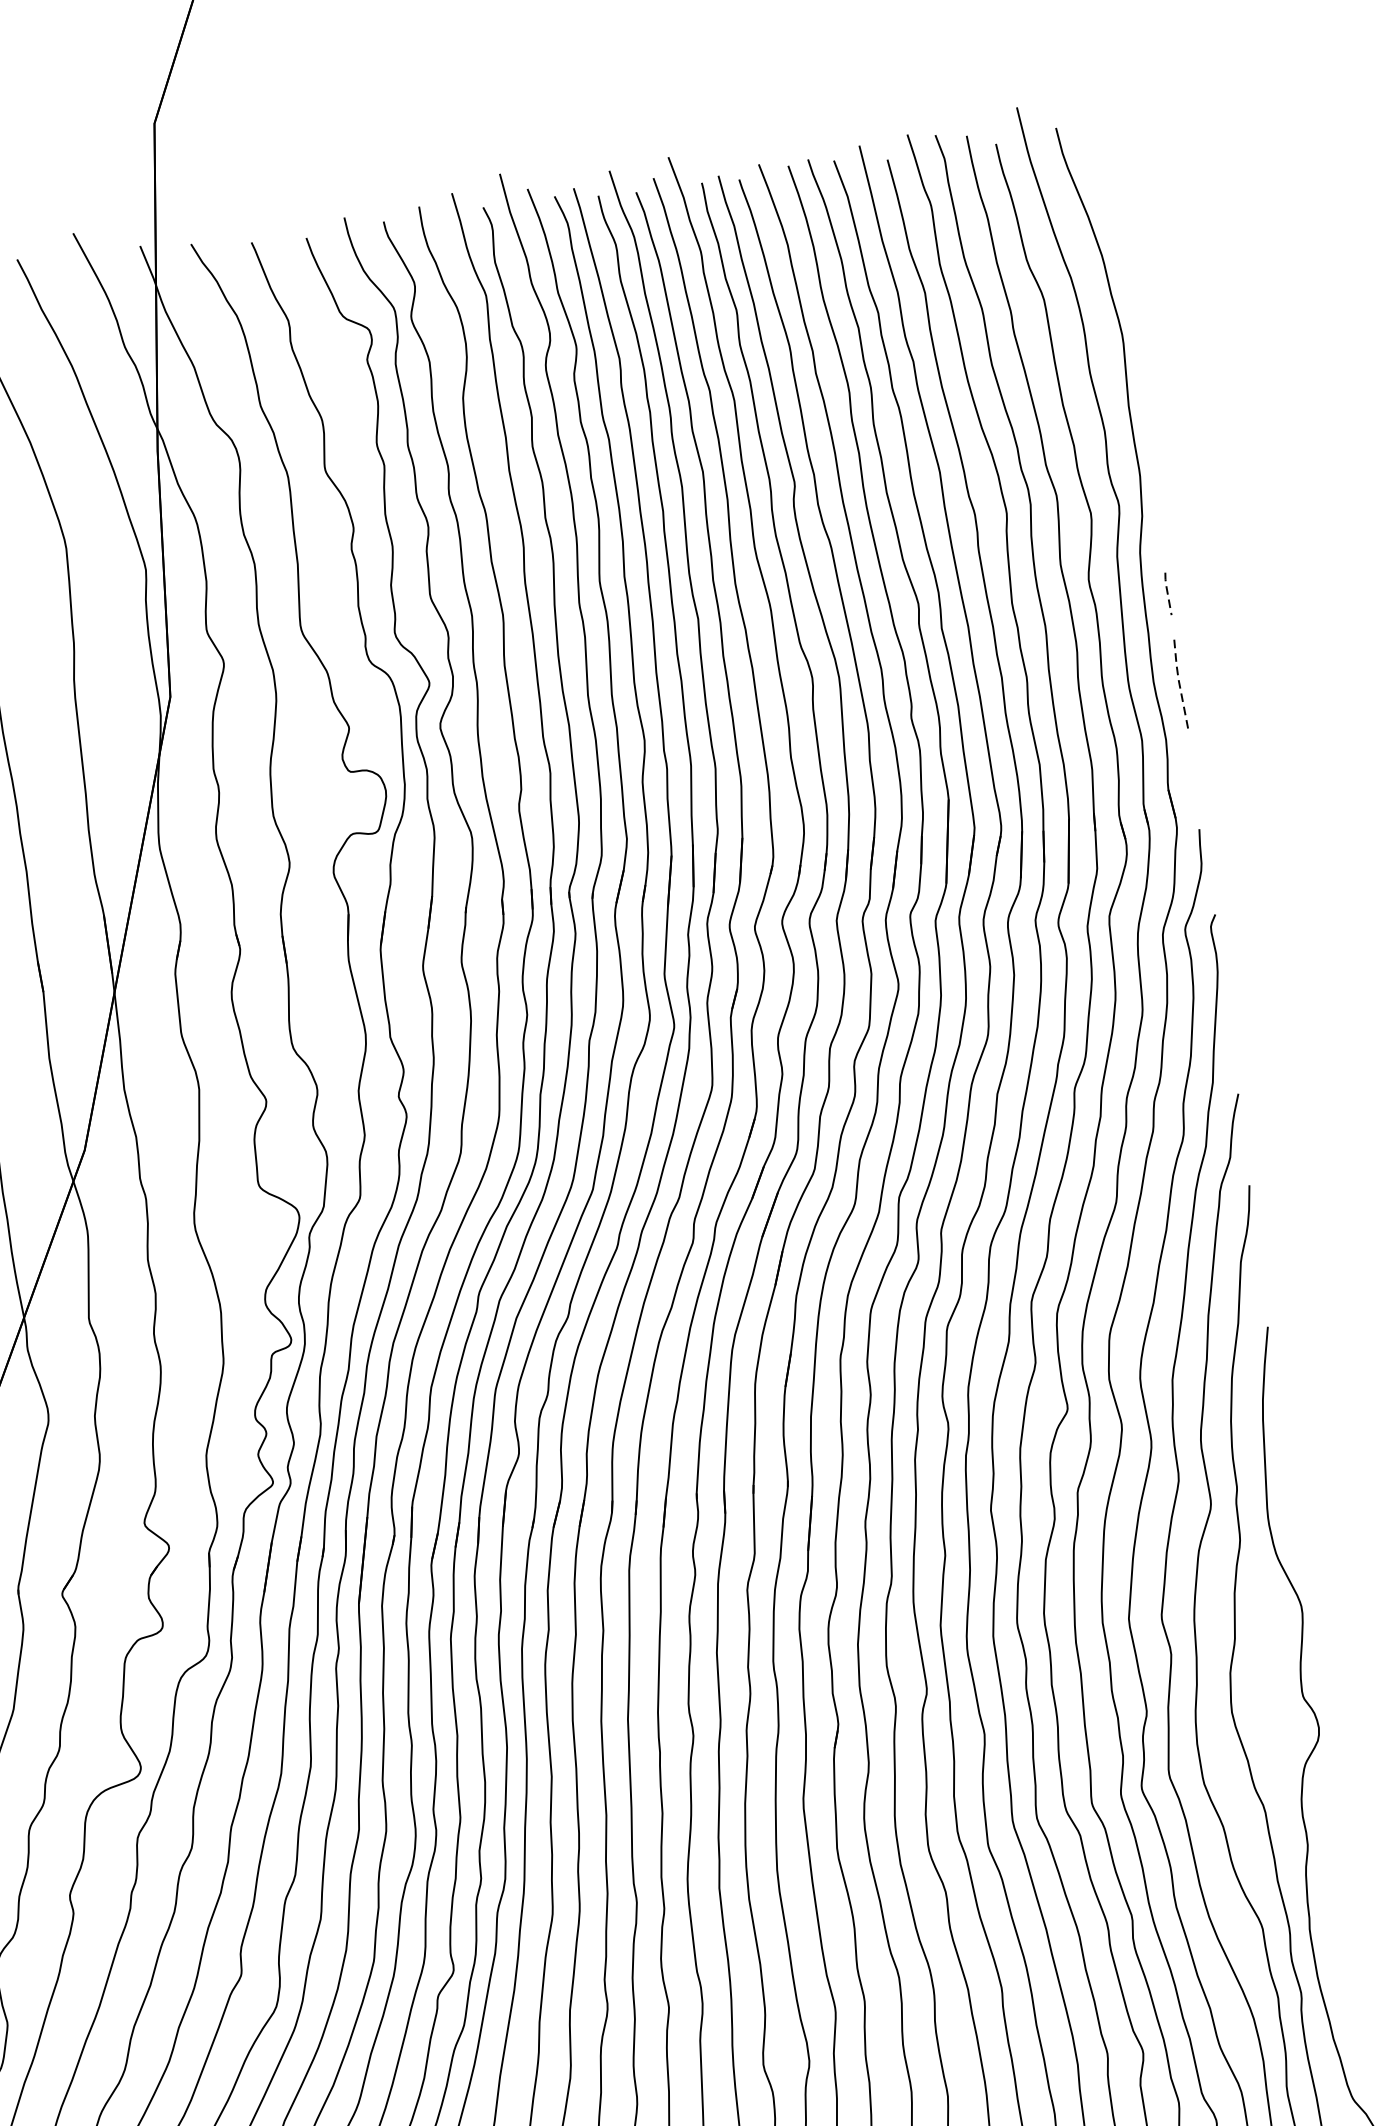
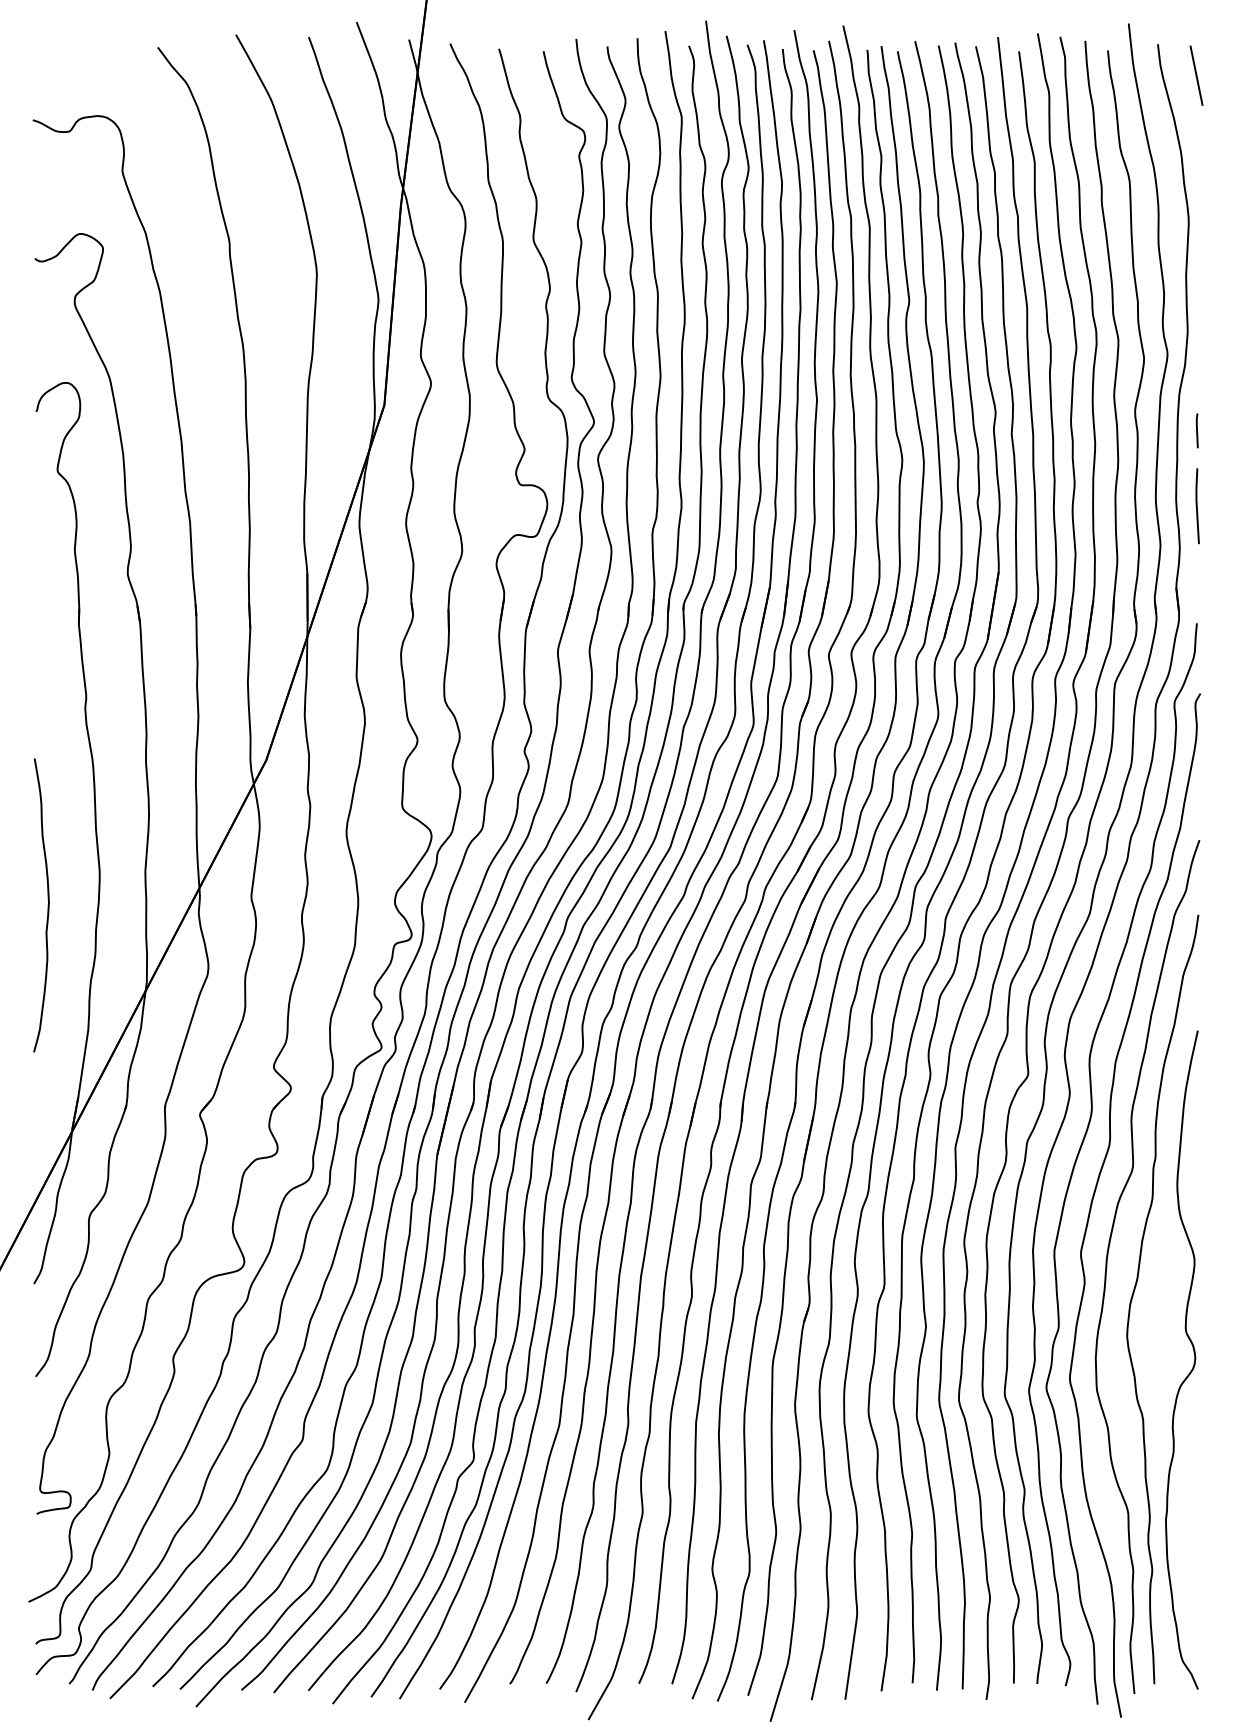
line: (1108, 159) -> (1196, 75), added
line: (1168, 592) -> (1197, 429), dashed -> solid
line: (1179, 684) -> (1196, 504), dashed -> solid

